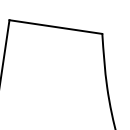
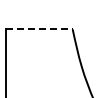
line: (55, 27) -> (39, 29), solid -> dashed

